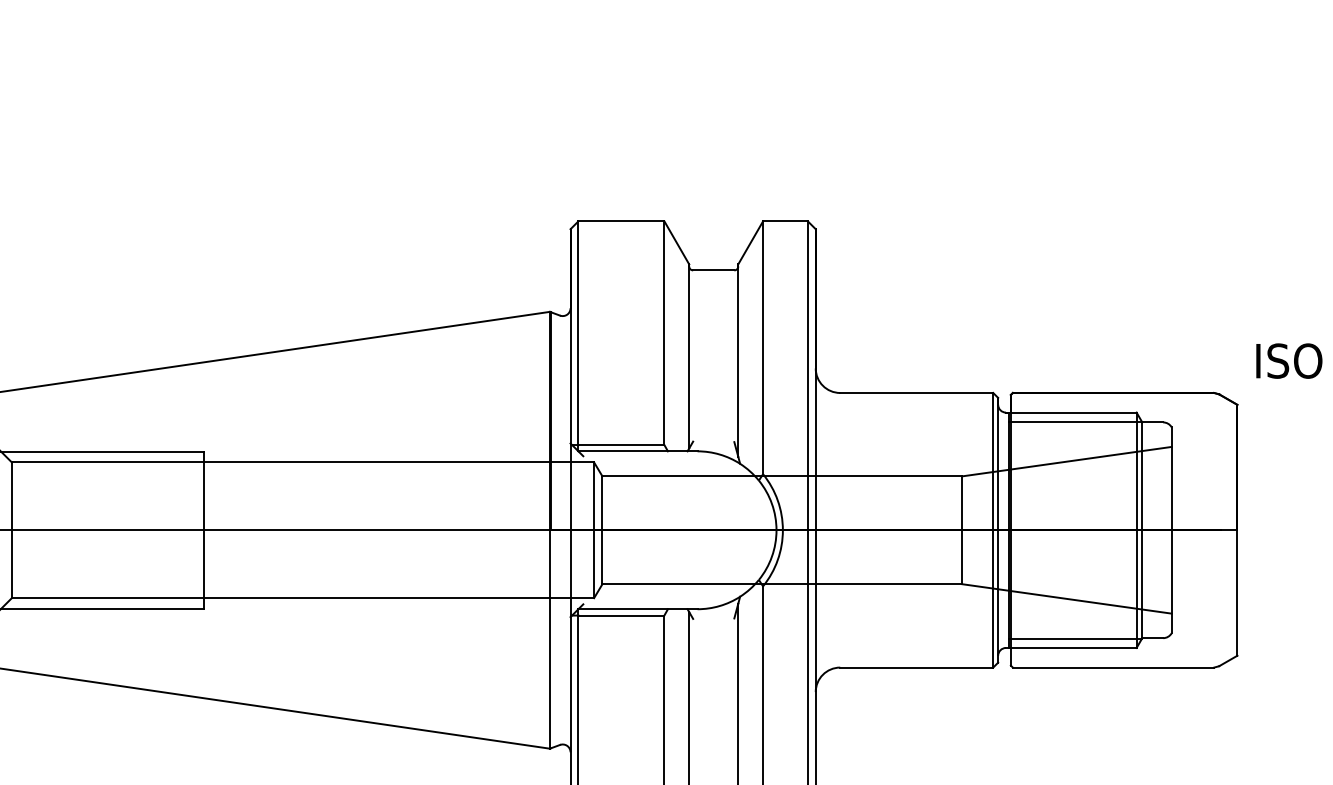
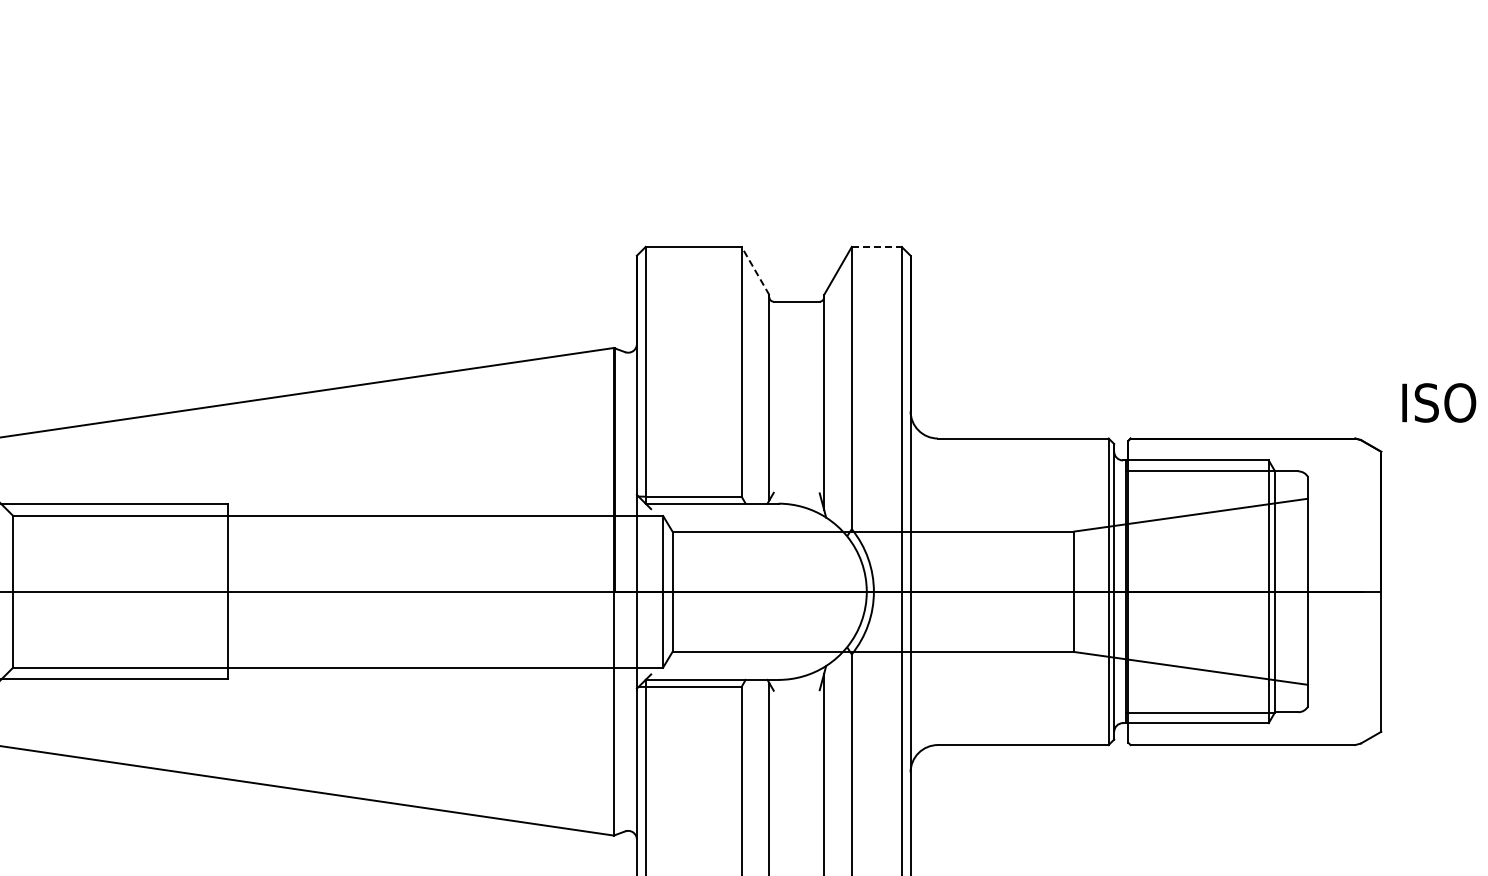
line: (786, 220) -> (877, 246), solid -> dashed
line: (676, 243) -> (755, 271), solid -> dashed

